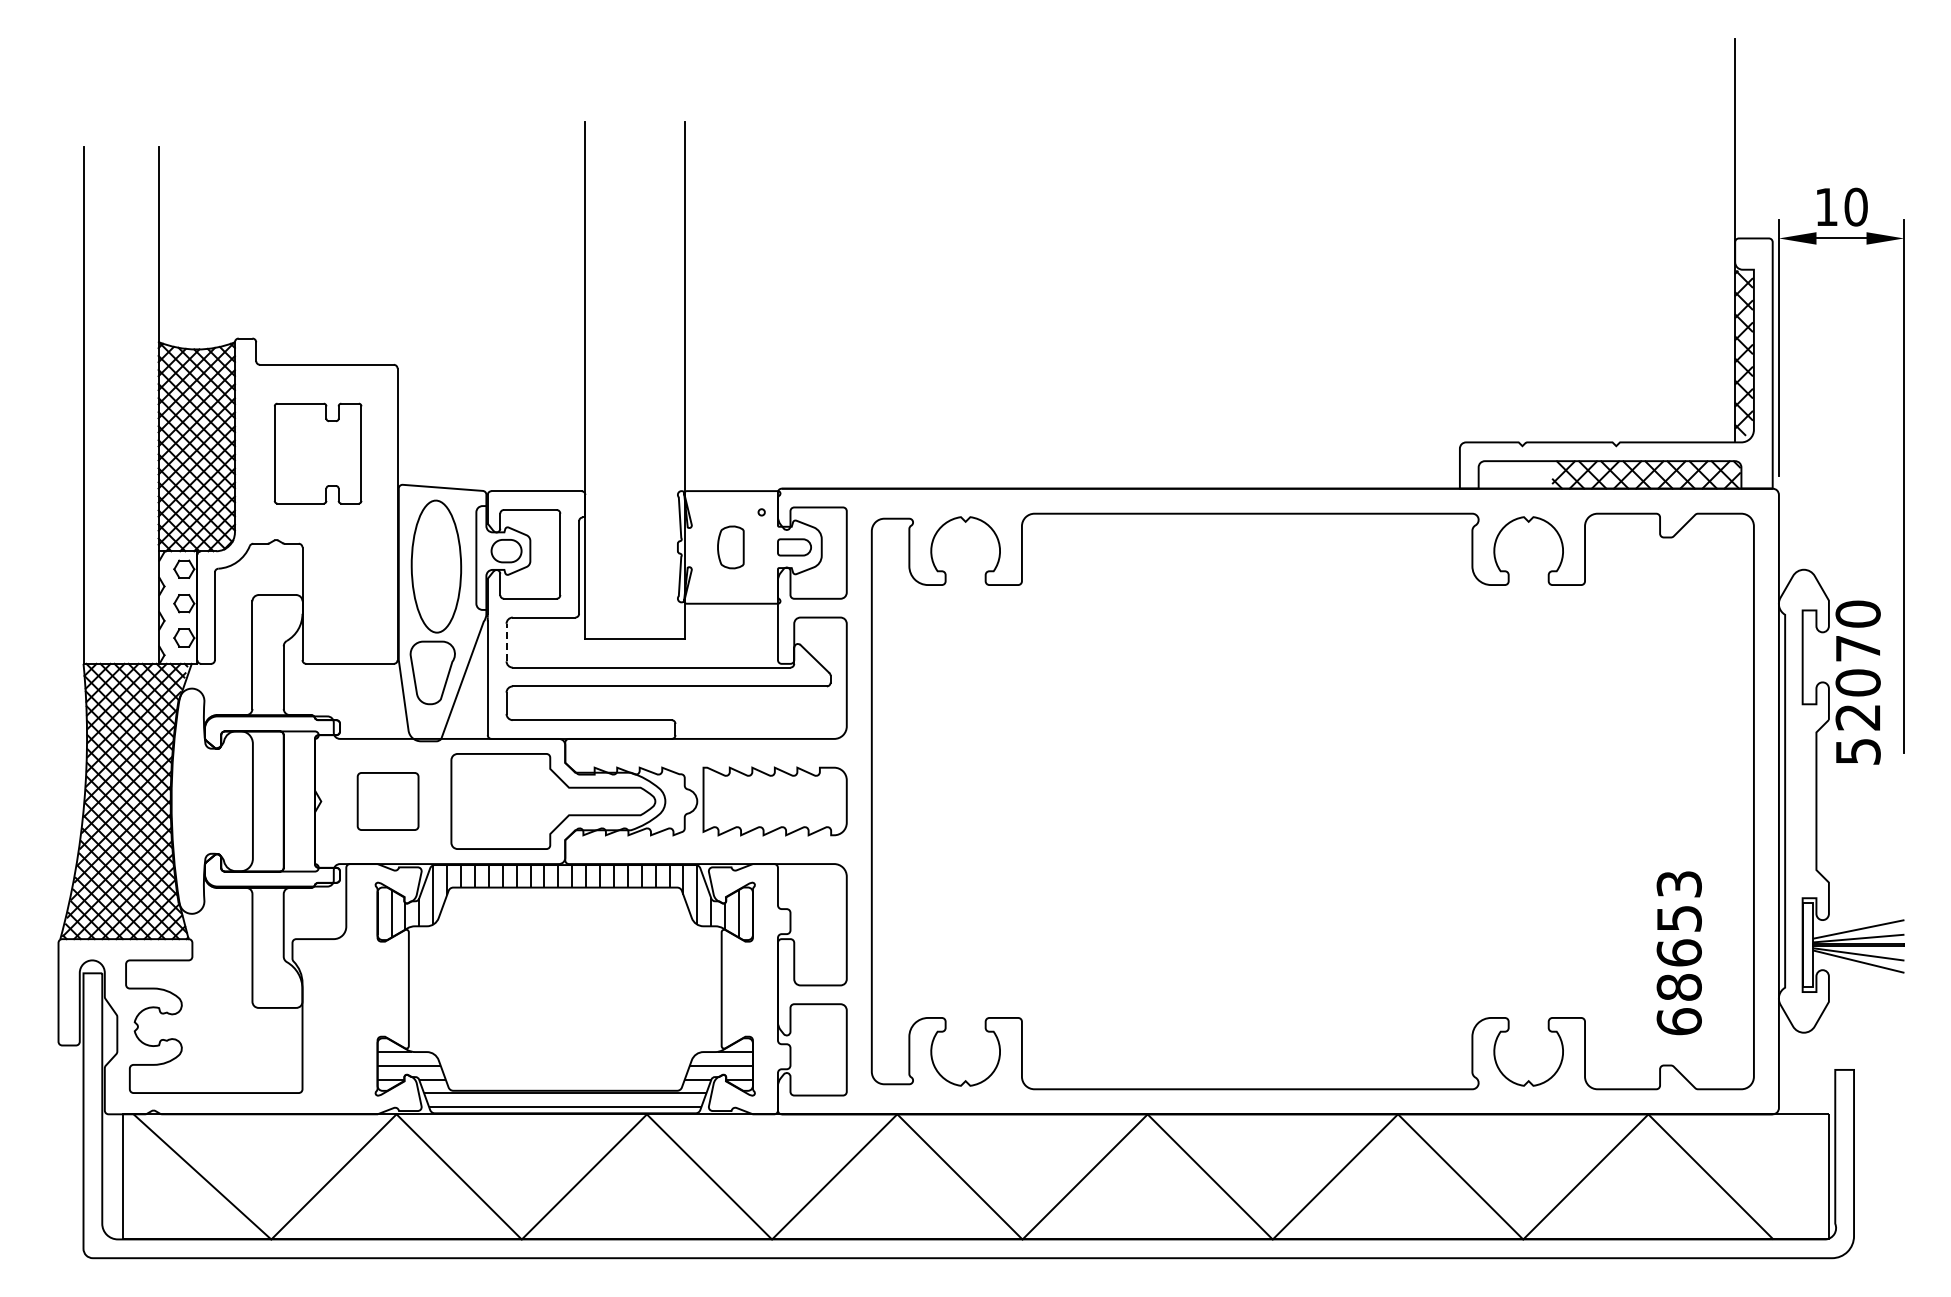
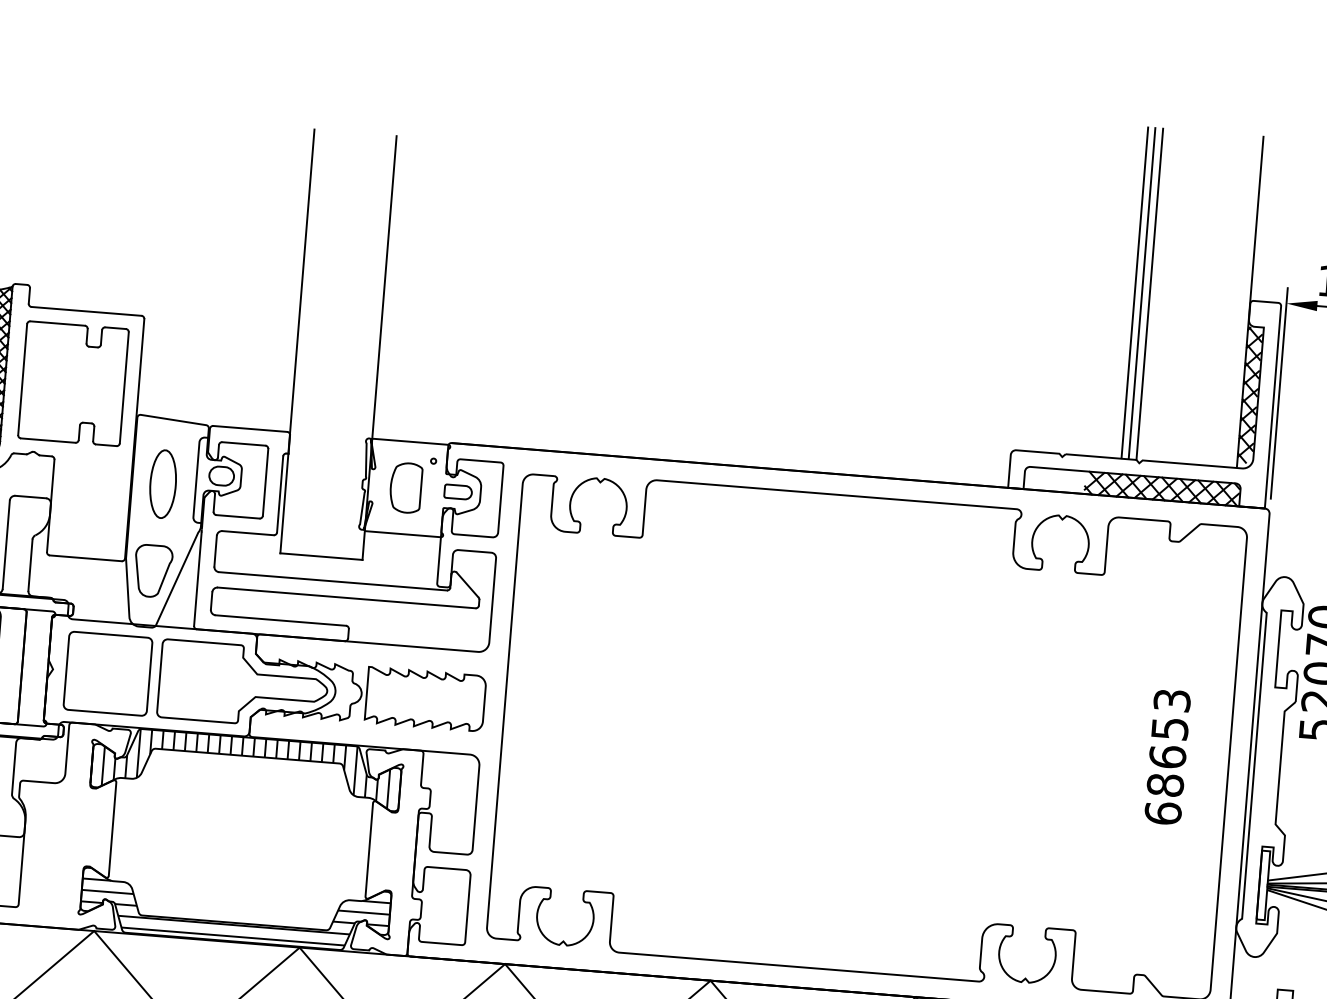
line: (1594, 239) -> (1135, 292), added
line: (1603, 239) -> (1142, 292), added
line: (1612, 240) -> (1149, 294), added
part: (317, 453) -> (72, 383), size x1.43
part: (730, 547) -> (405, 487), size x1.43
part: (436, 566) -> (163, 484), size x0.62
line: (506, 642) -> (215, 551), dashed -> solid
part: (387, 801) -> (107, 673), size x1.67
text: (1678, 953) -> (1167, 757), moved

